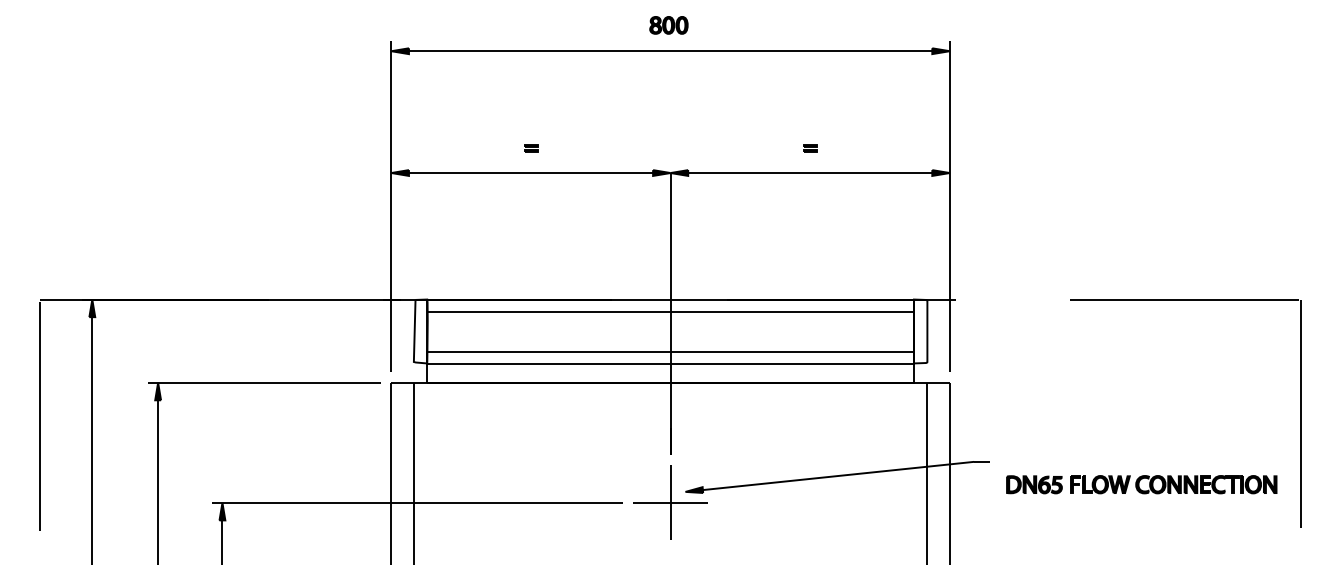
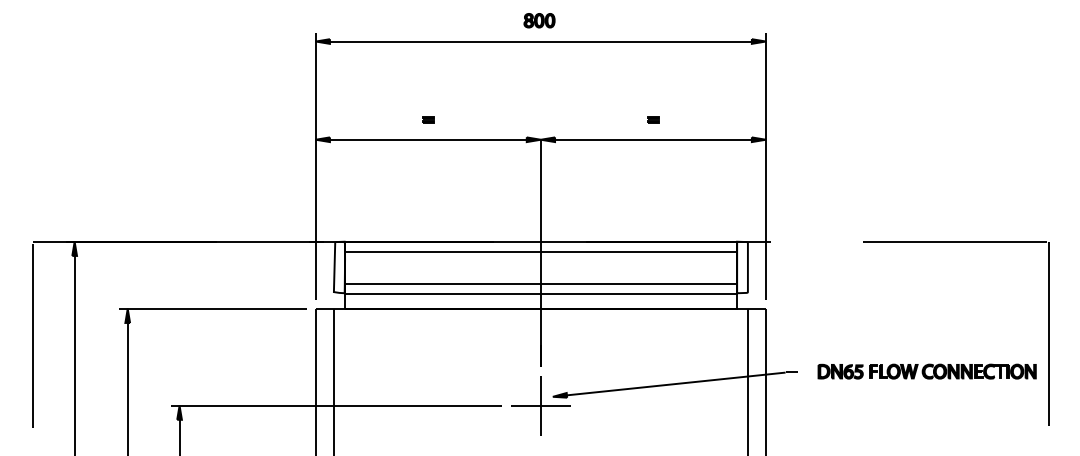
part: (1141, 484) -> (926, 371), moved

